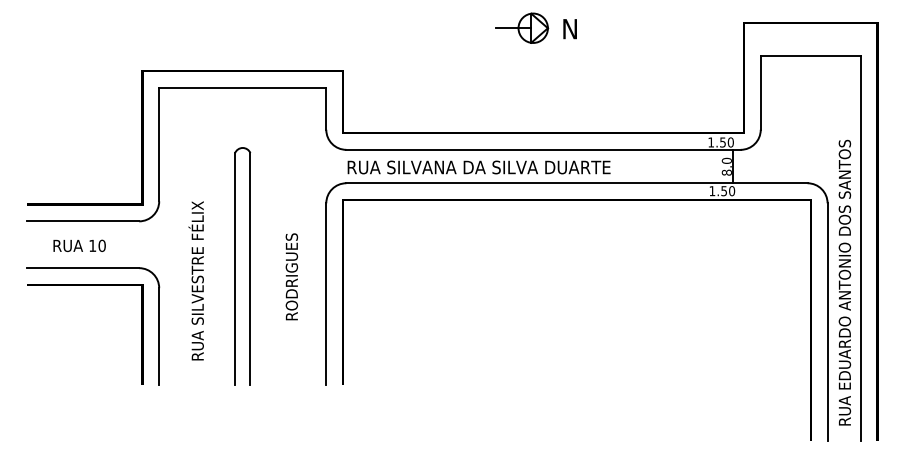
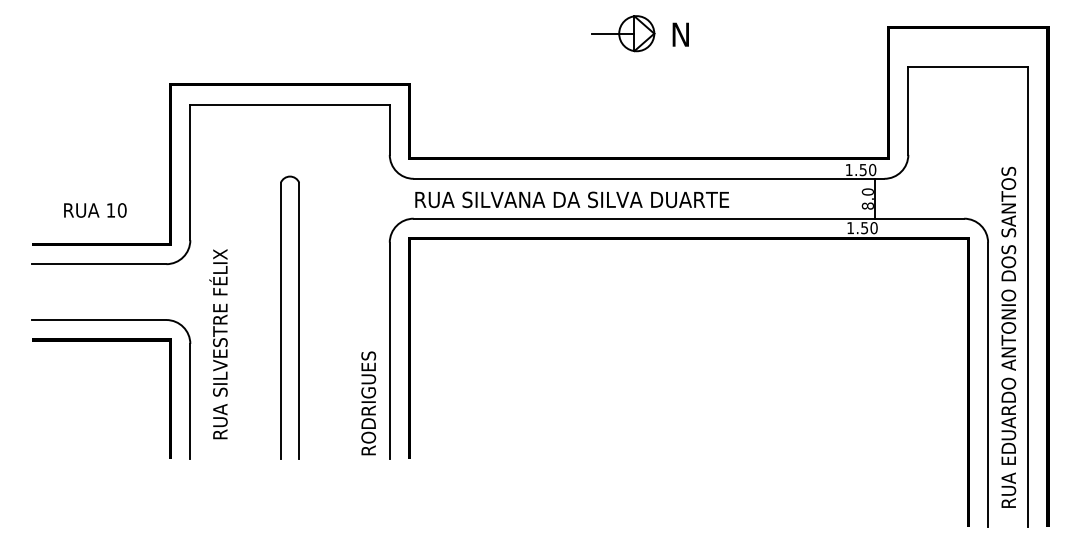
text: (79, 245) -> (95, 210), moved
text: (291, 276) -> (368, 403), moved
text: (196, 281) -> (218, 344), moved

